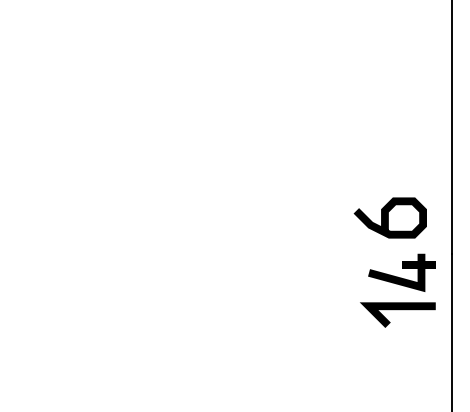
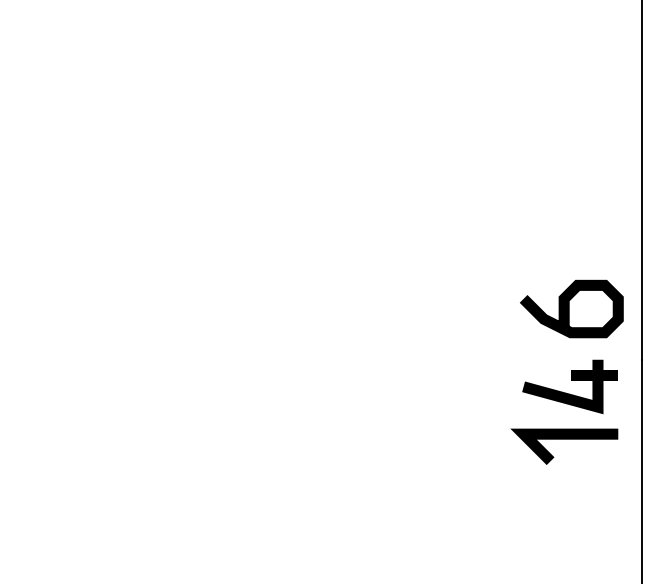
curve: (388, 217) -> (569, 308), moved

